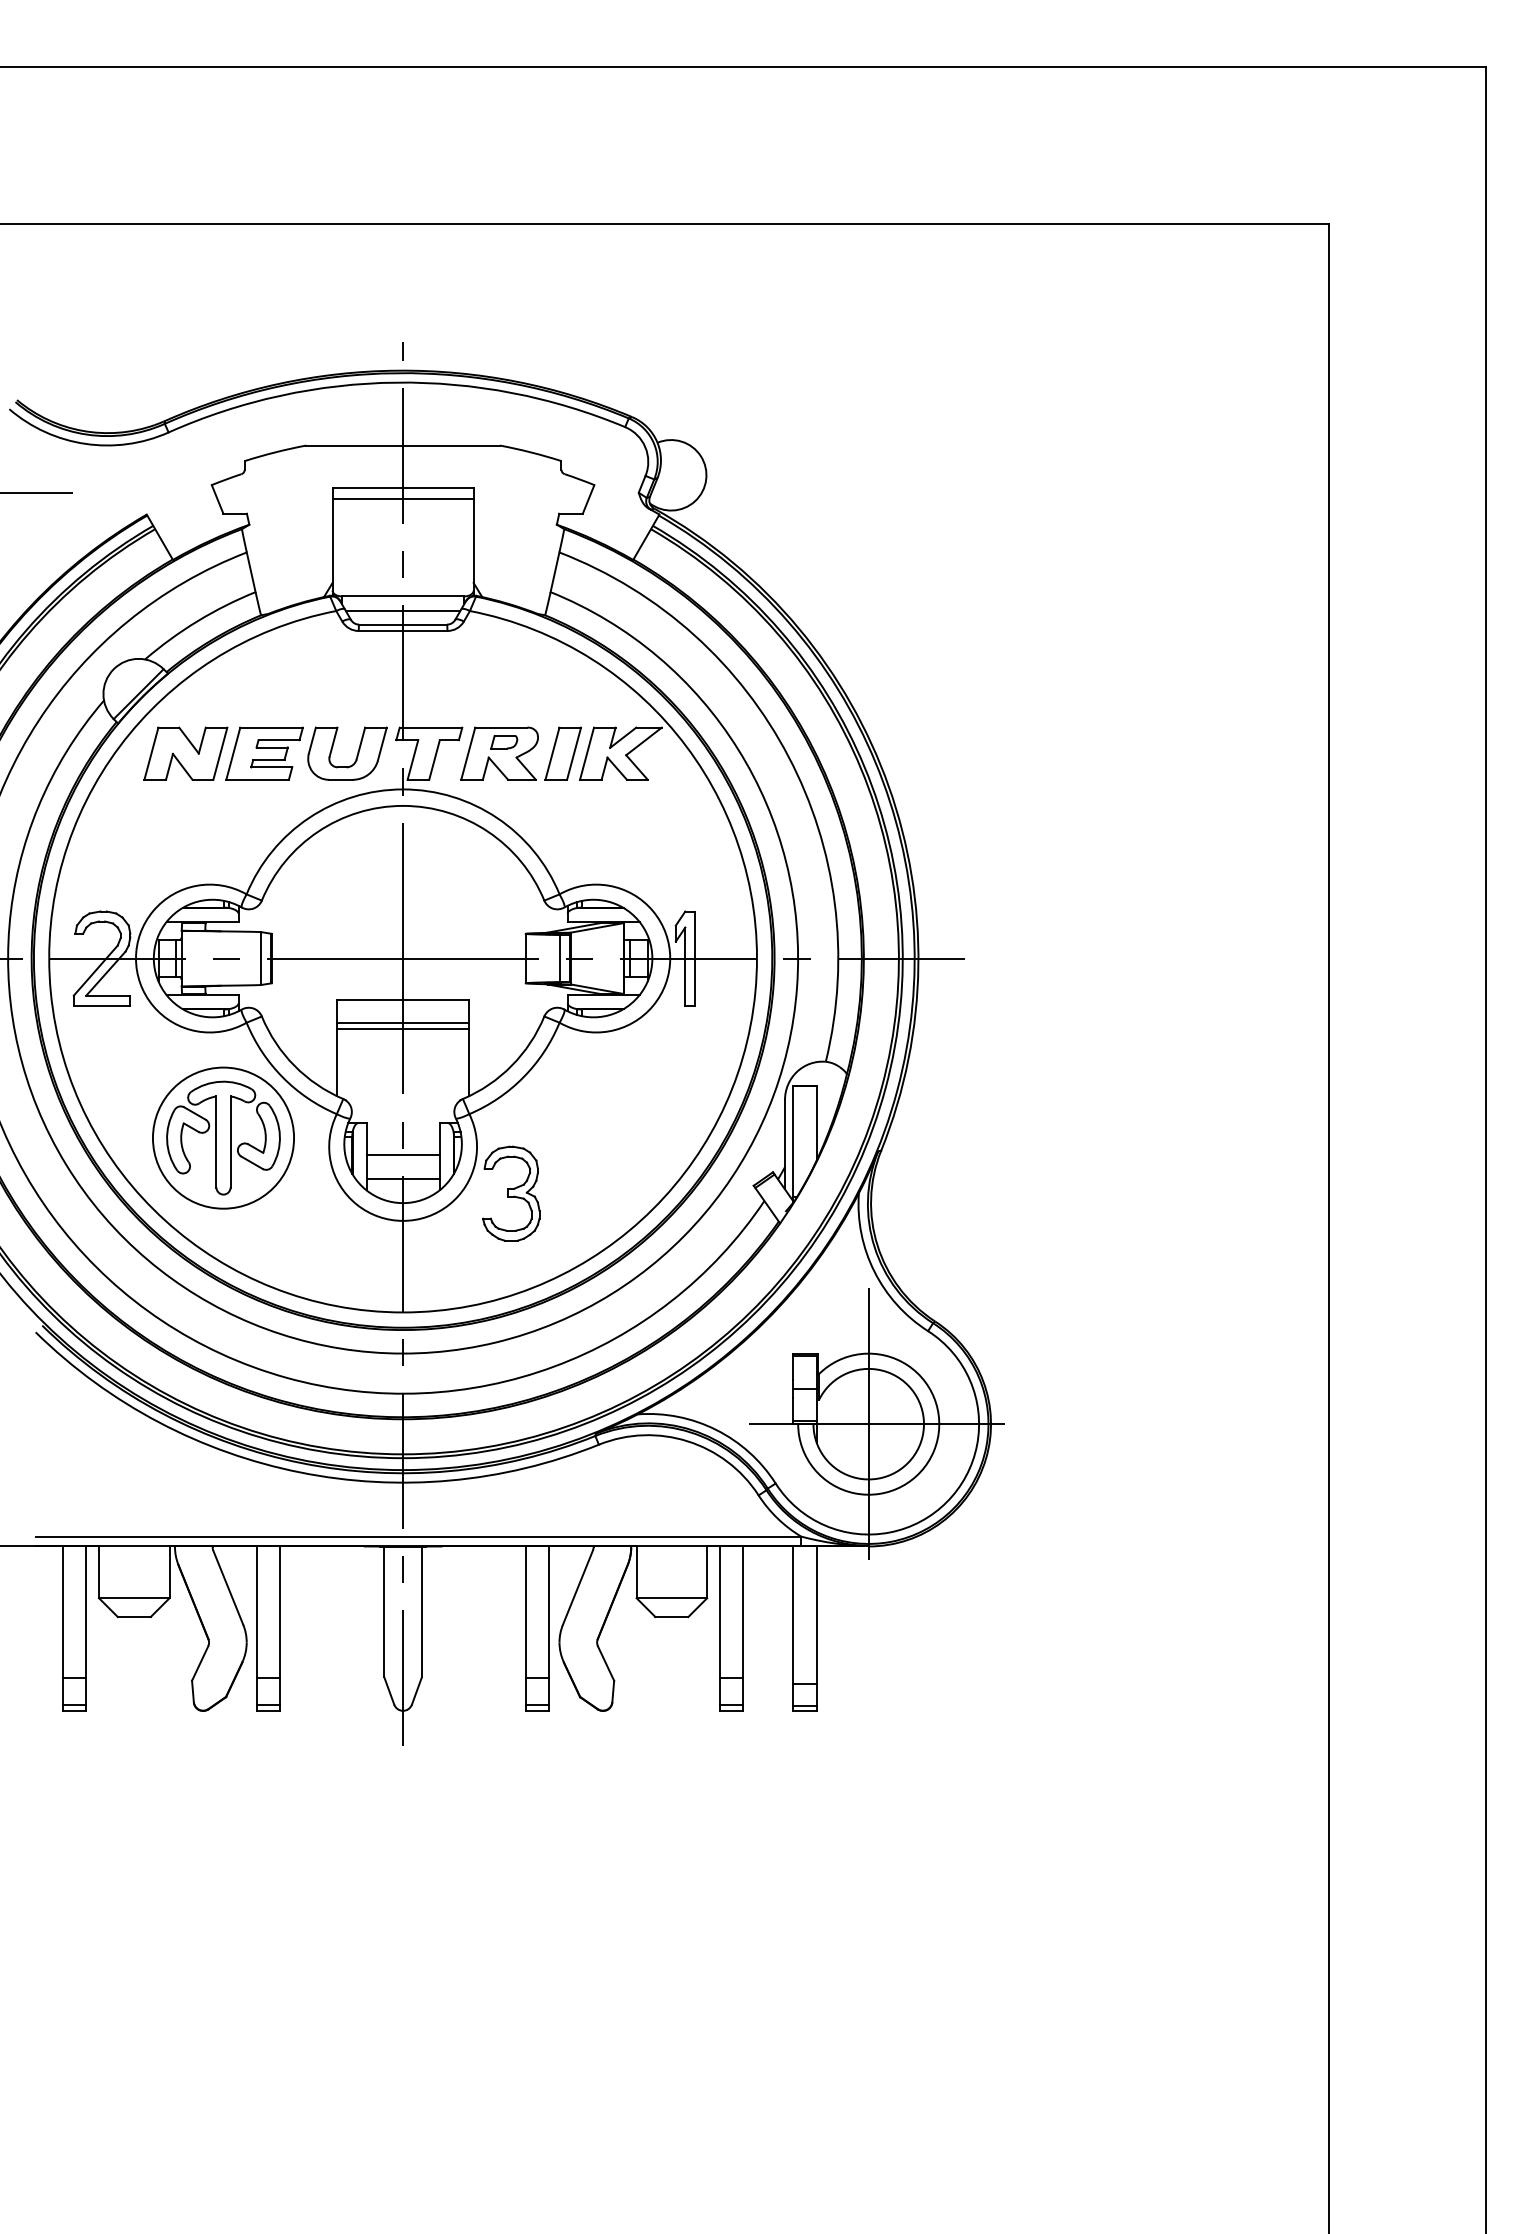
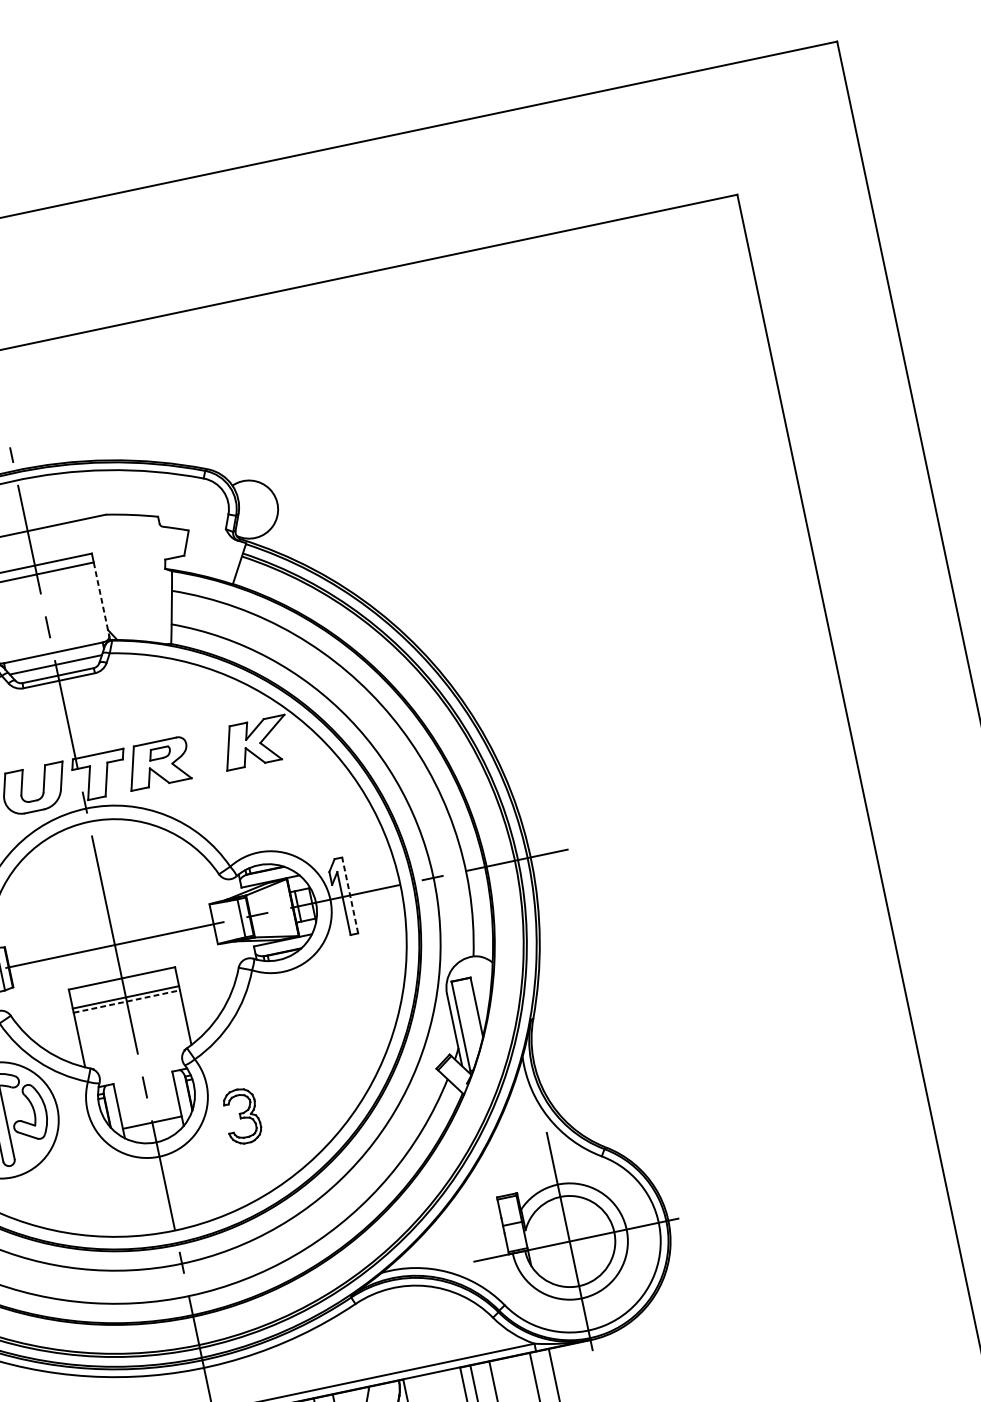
line: (473, 544) -> (101, 599), solid -> dashed
part: (562, 753) -> (208, 752), removed
line: (694, 958) -> (350, 895), solid -> dashed
line: (403, 1028) -> (127, 1001), solid -> dashed
line: (402, 1155) -> (147, 1104), removed
part: (511, 1193) -> (242, 1116), size x0.7

